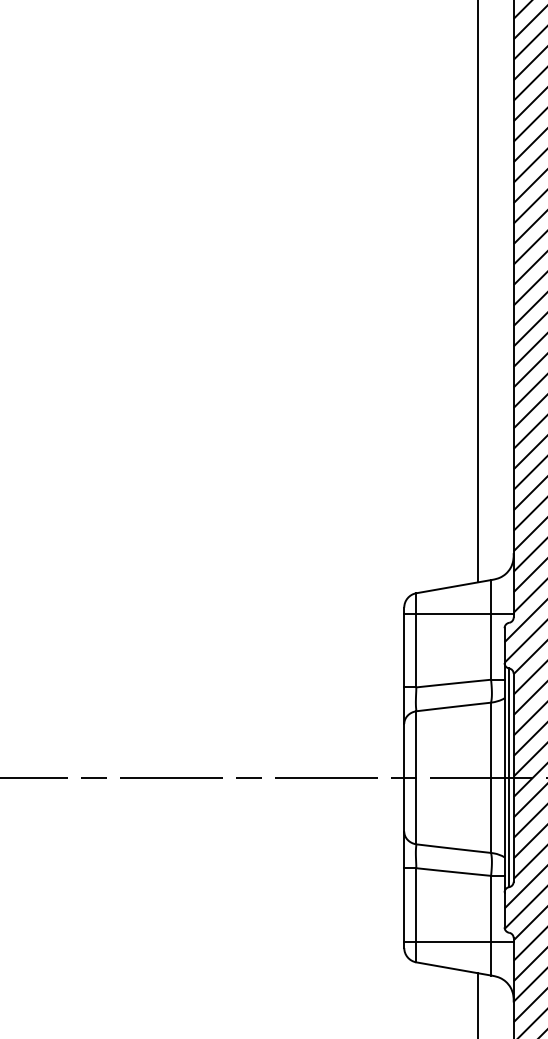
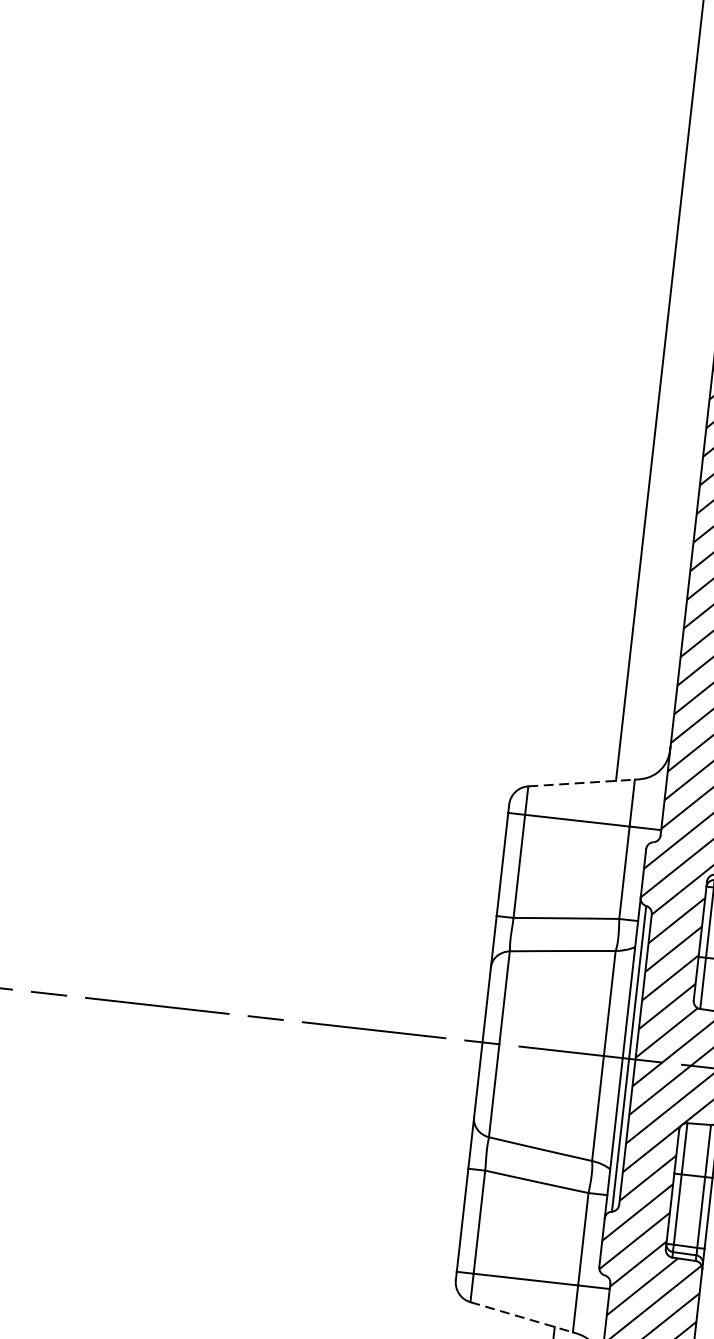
line: (453, 586) -> (581, 782), solid -> dashed
line: (453, 968) -> (521, 1316), solid -> dashed

